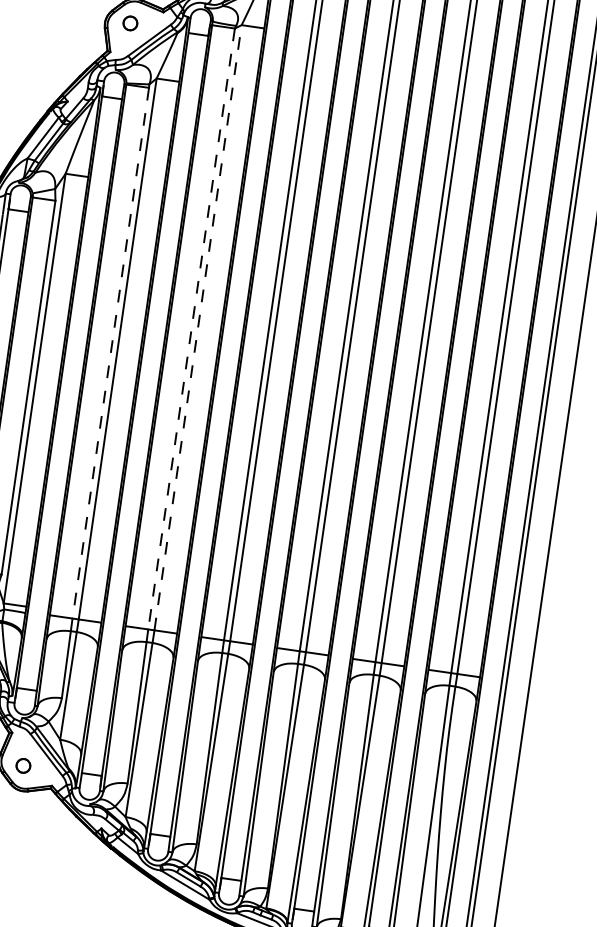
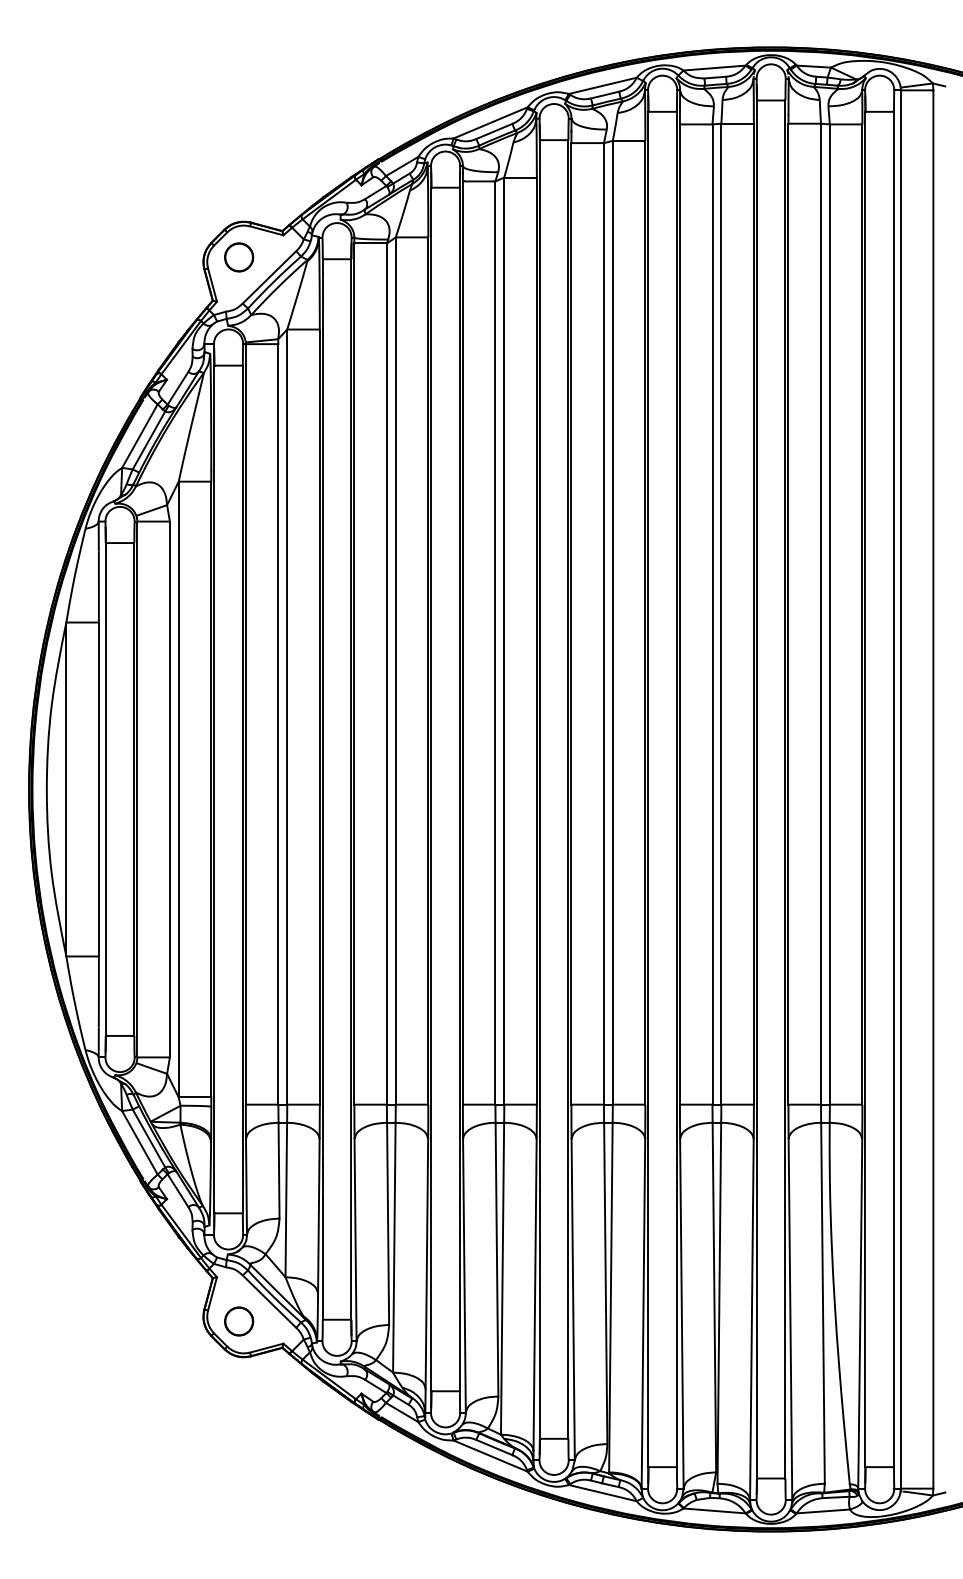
part: (130, 23) -> (239, 257), size x1.43
line: (197, 328) -> (395, 671), dashed -> solid
line: (191, 329) -> (386, 674), dashed -> solid
line: (110, 353) -> (278, 724), dashed -> solid
part: (23, 765) -> (239, 1321), size x1.43

